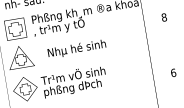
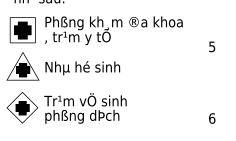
text: (164, 17) -> (212, 46), 8 -> 5
fill: (15, 29) -> (22, 30), added
text: (76, 49) -> (82, 68), moved
fill: (20, 60) -> (22, 70), added
fill: (25, 89) -> (22, 108), added

